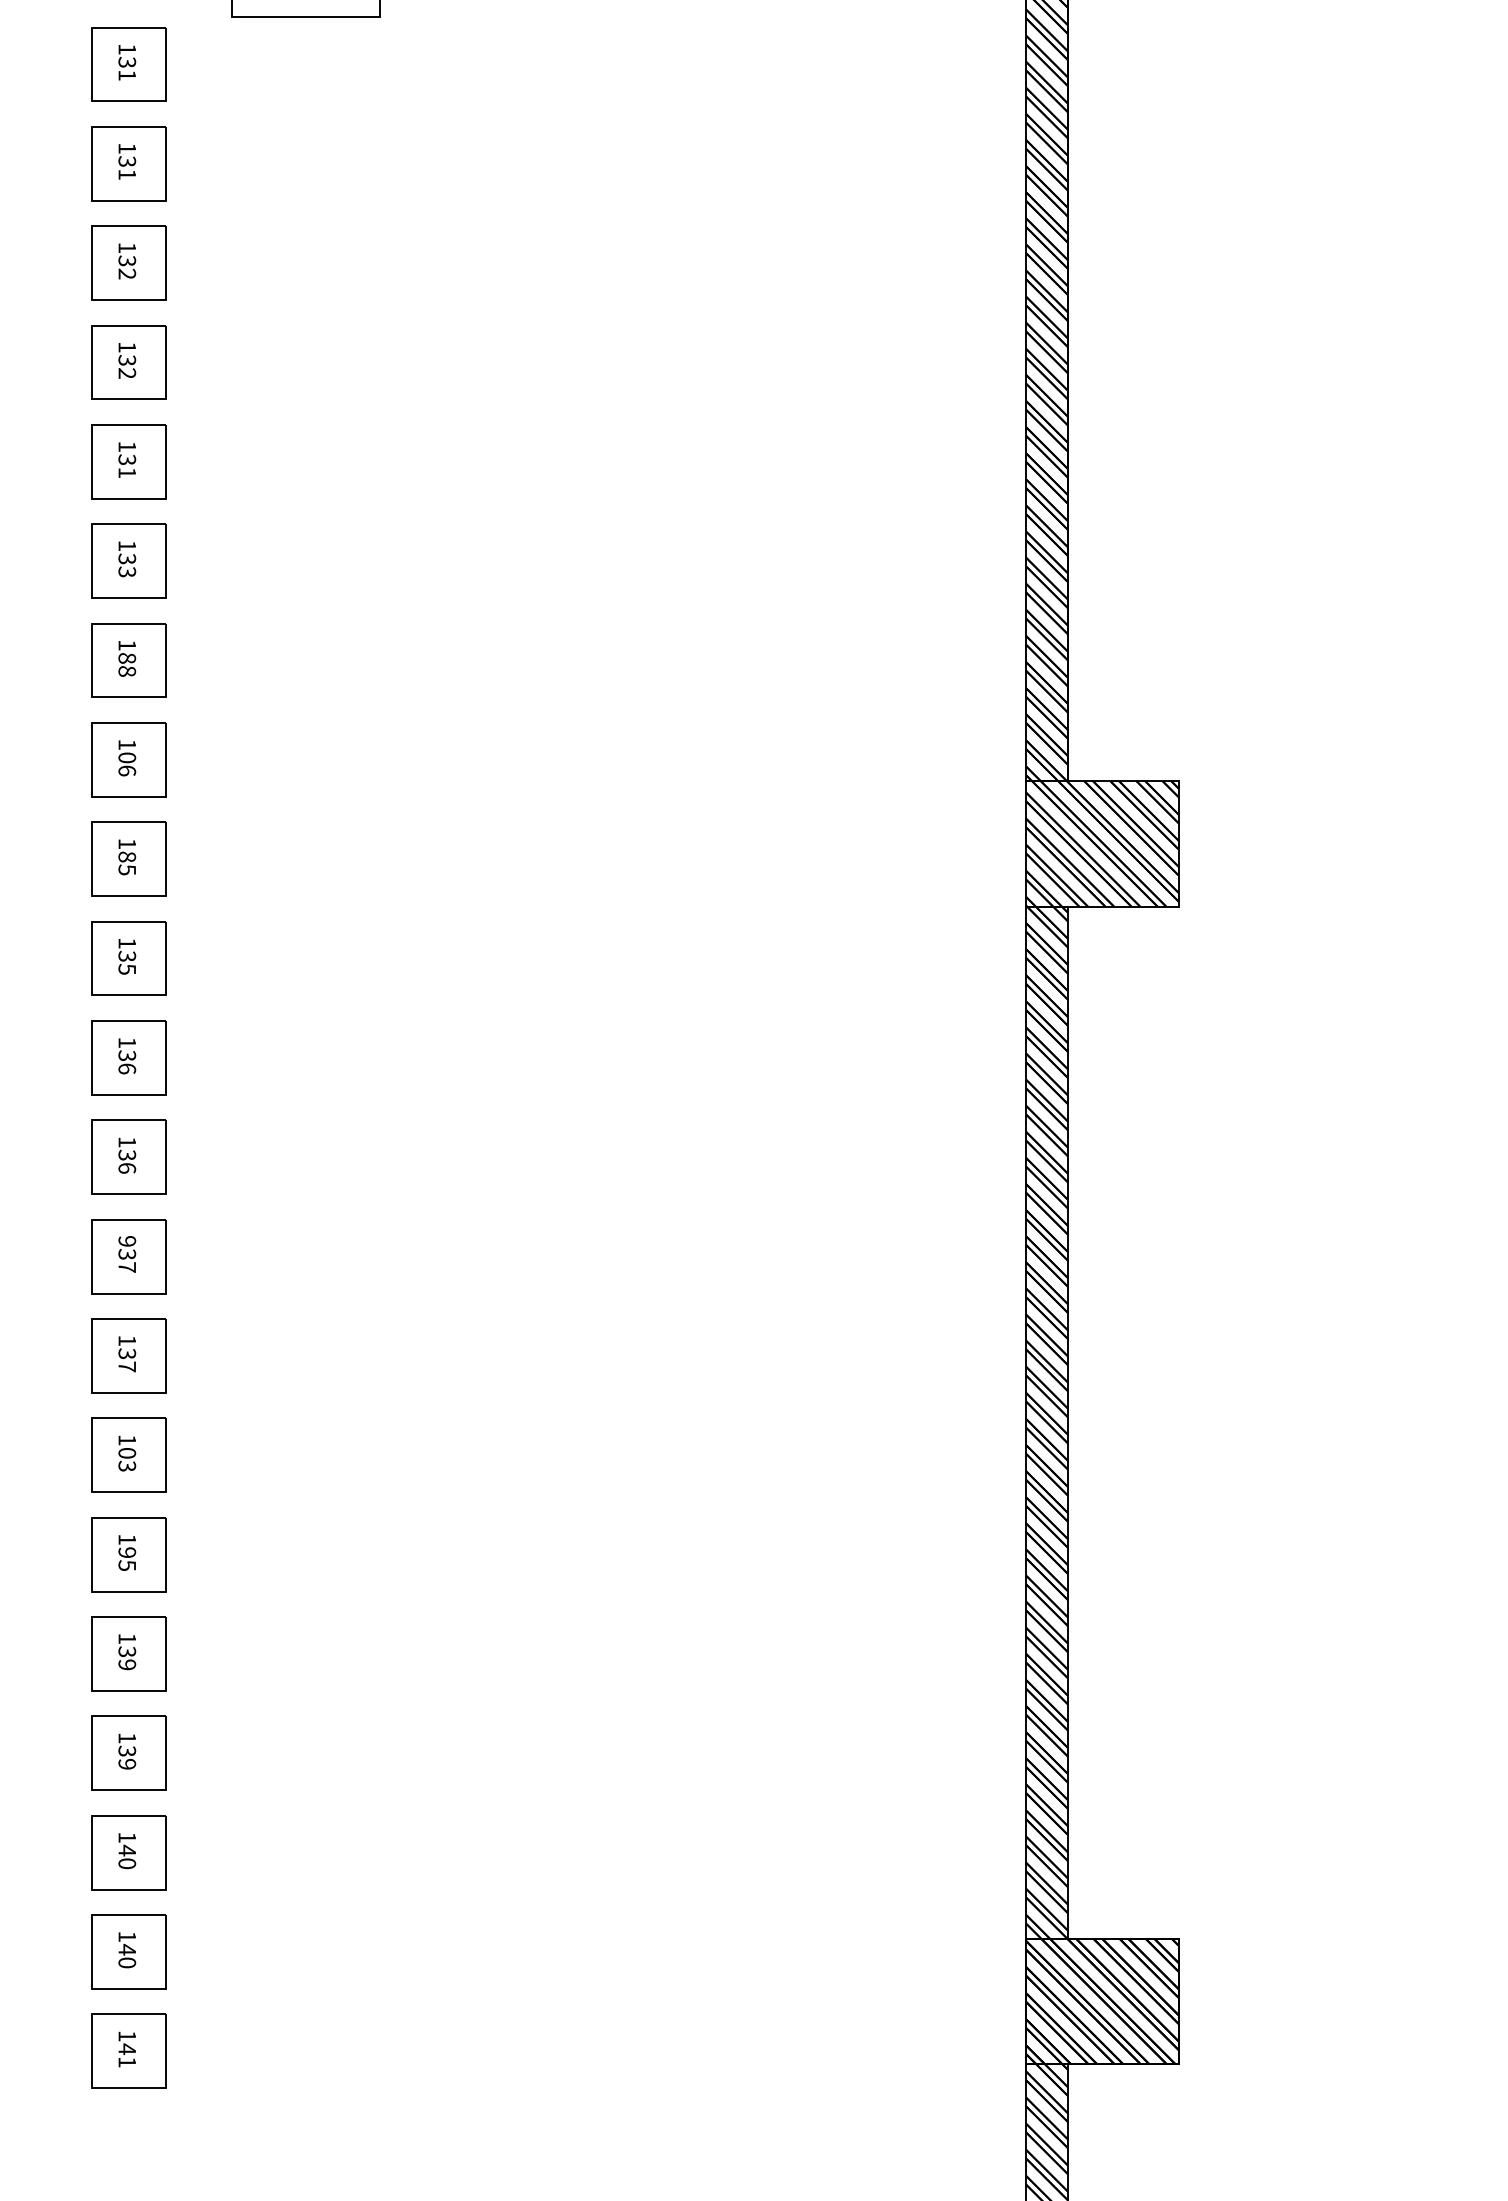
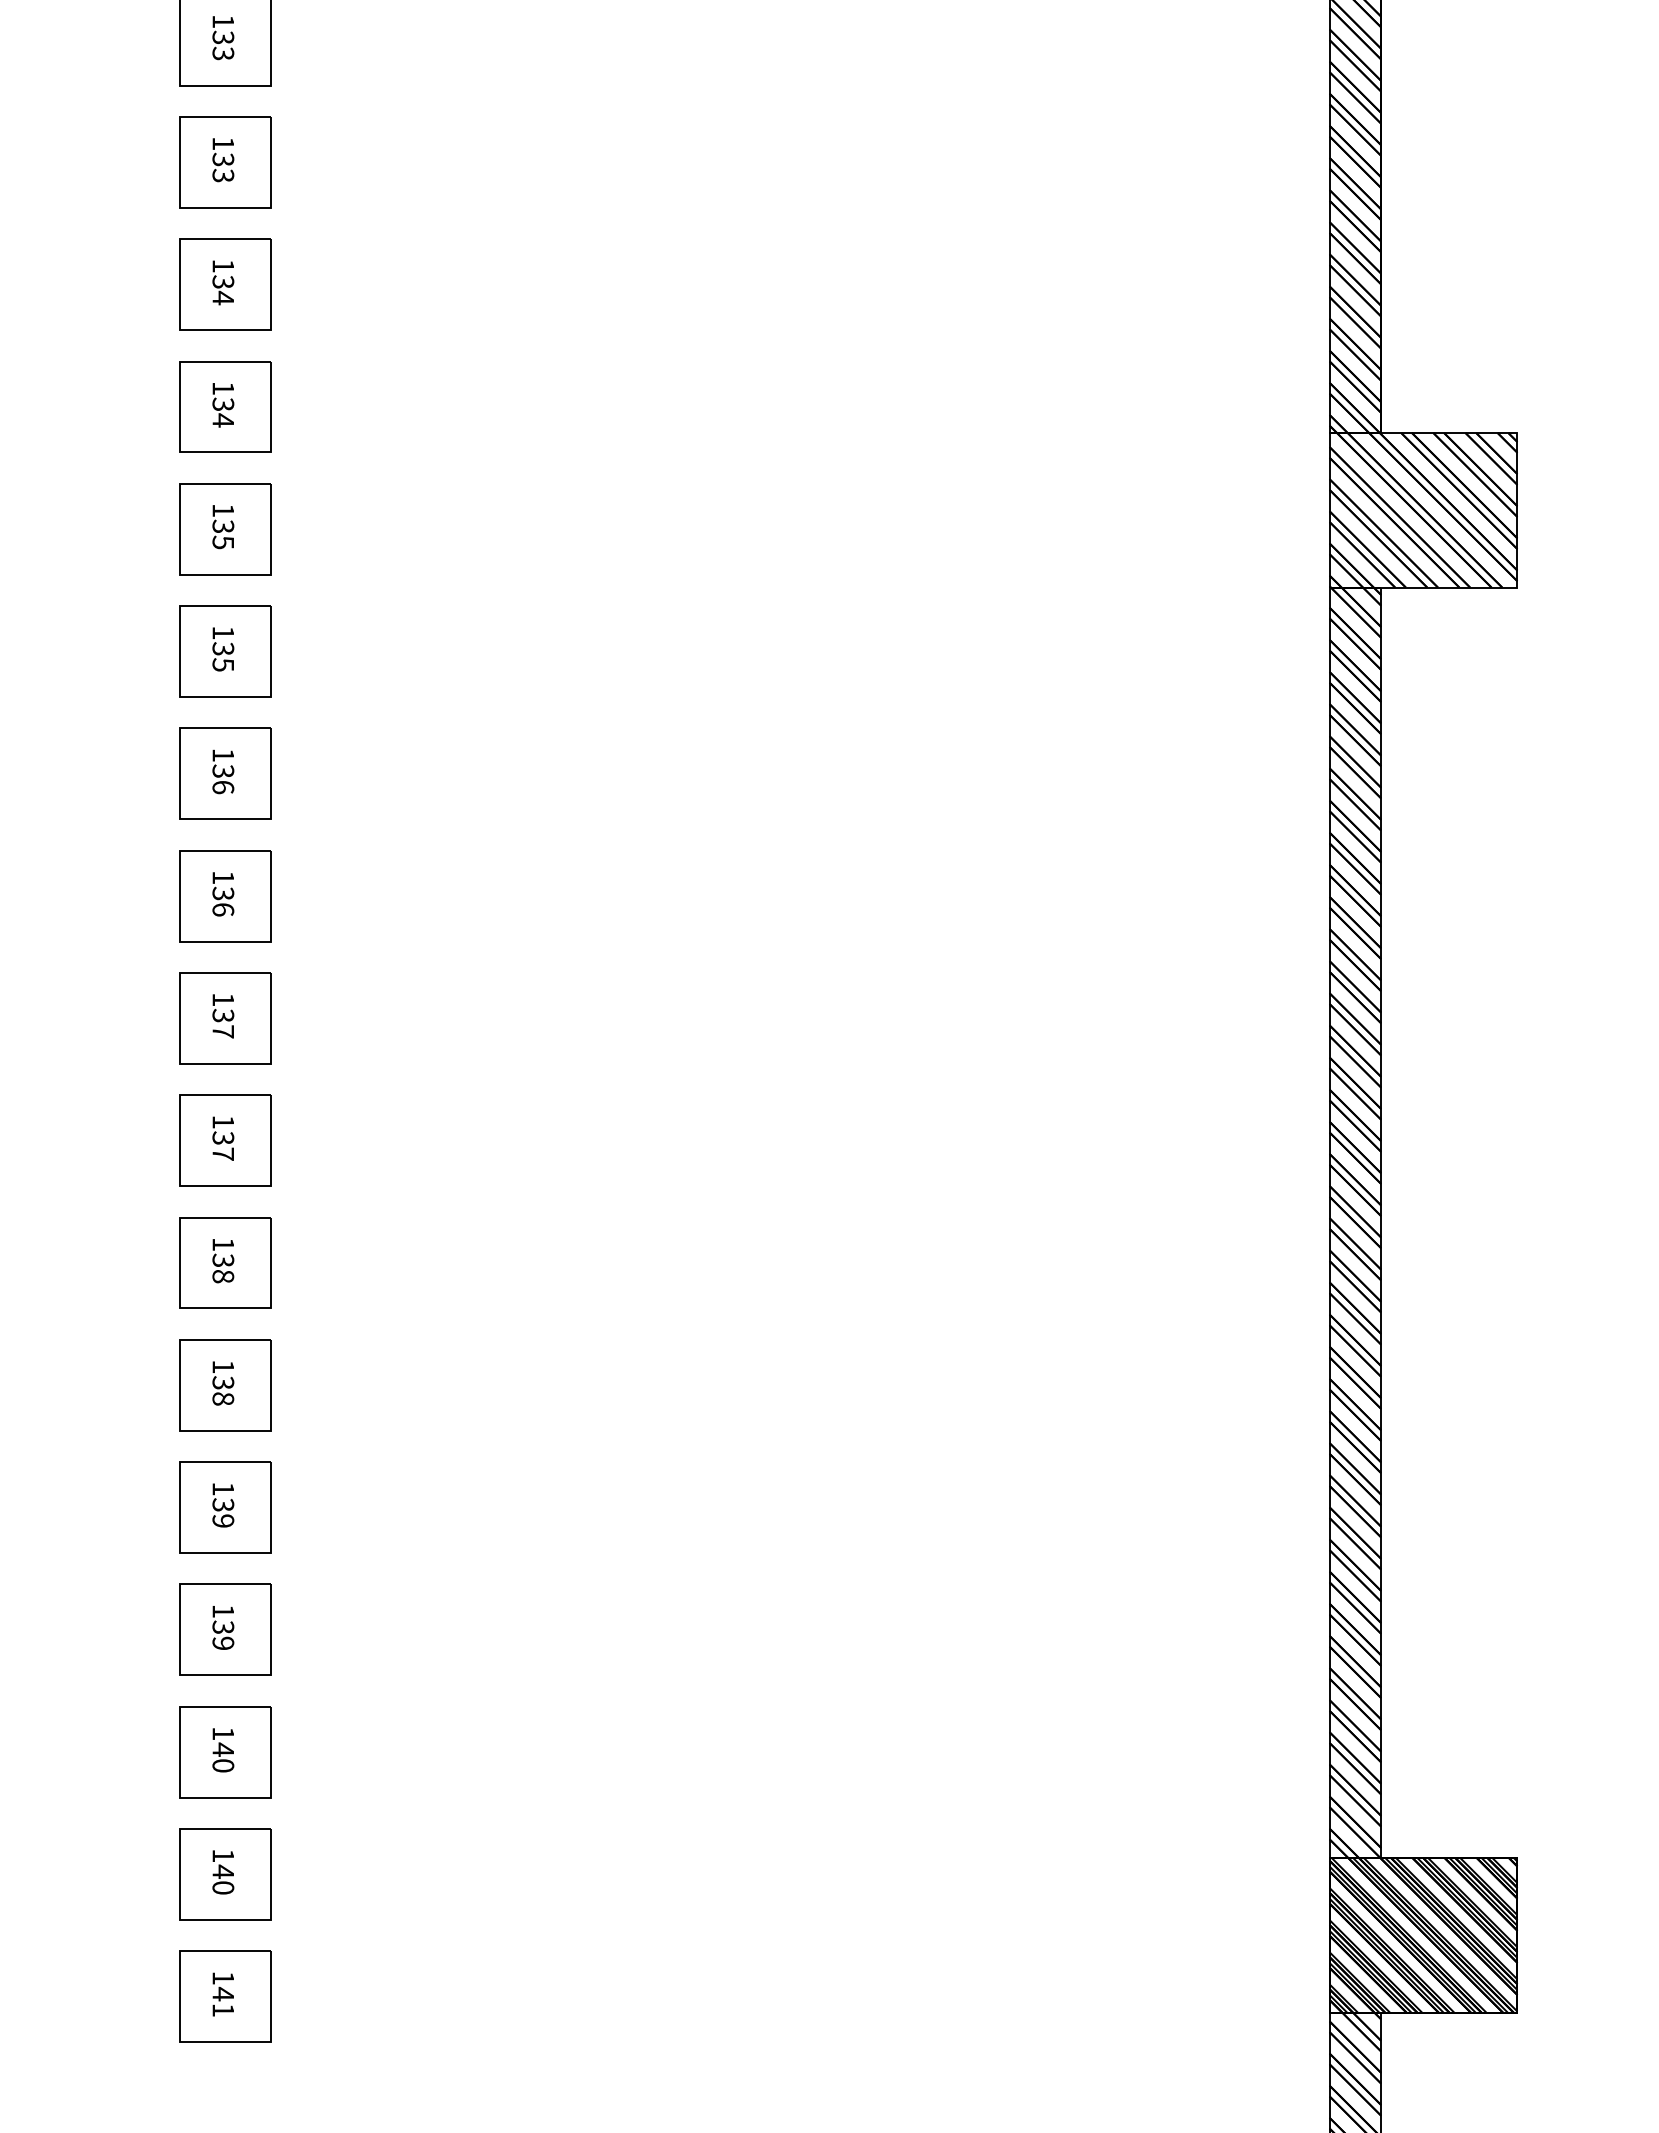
text: (127, 472) -> (223, 53), 131 -> 133
text: (127, 664) -> (223, 289), 188 -> 134
text: (127, 764) -> (223, 412), 106 -> 134
text: (127, 856) -> (223, 525), 185 -> 135
text: (127, 1241) -> (223, 999), 937 -> 137
text: (127, 1459) -> (223, 1268), 103 -> 138
text: (127, 1559) -> (223, 1391), 195 -> 138
hatch: (1101, 2001) -> (1422, 1935), added

